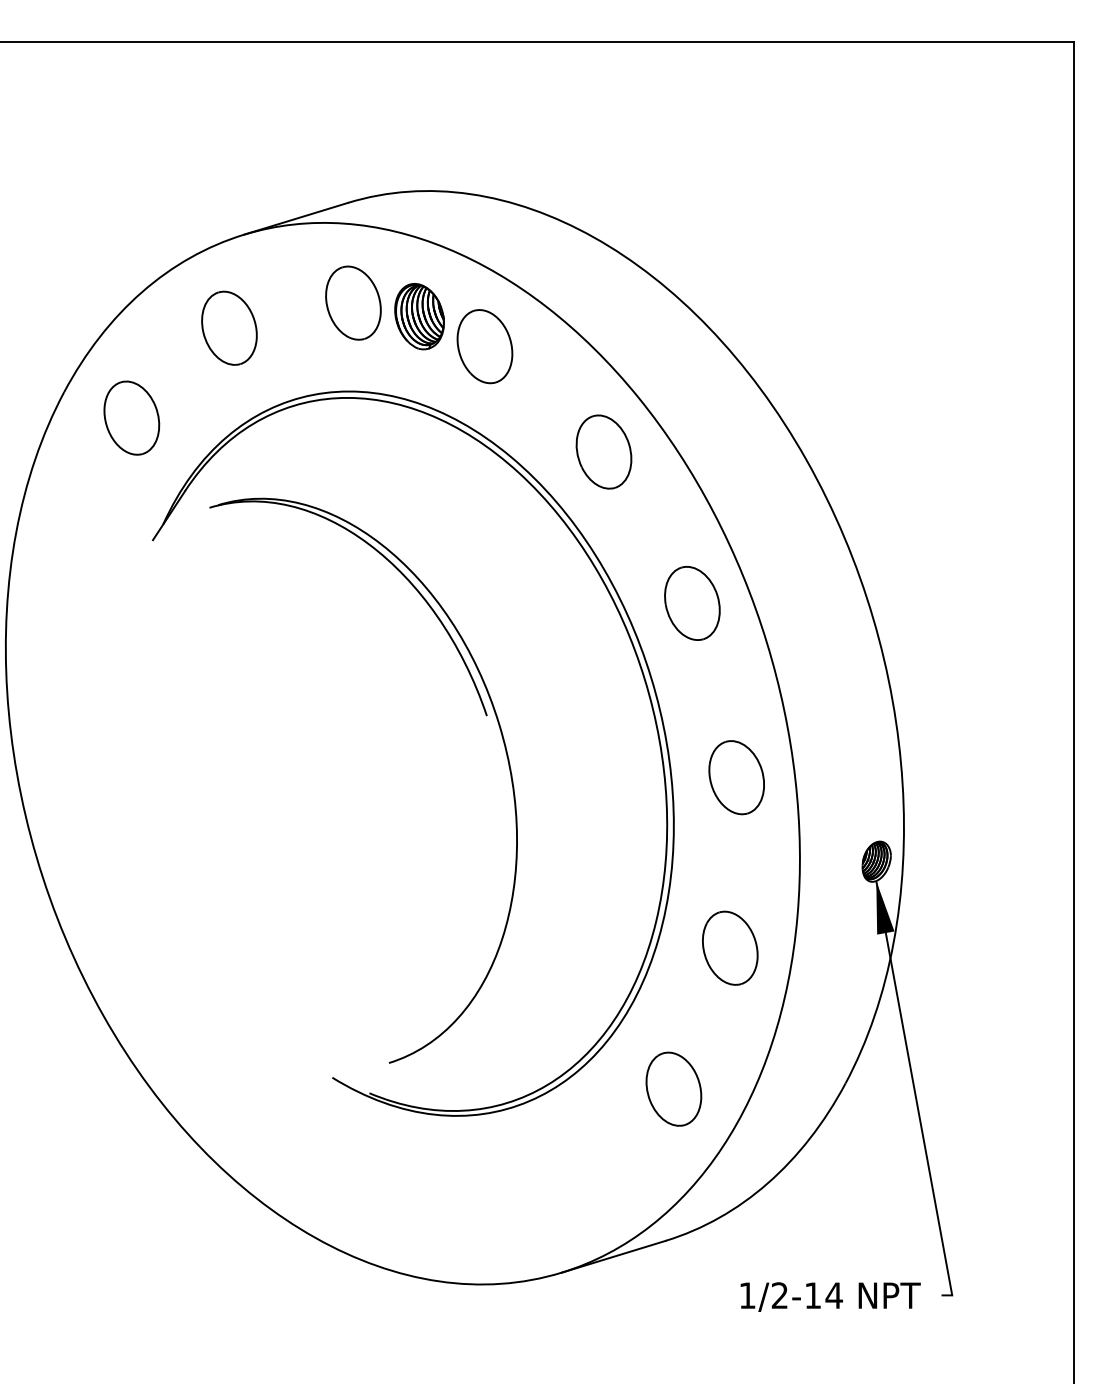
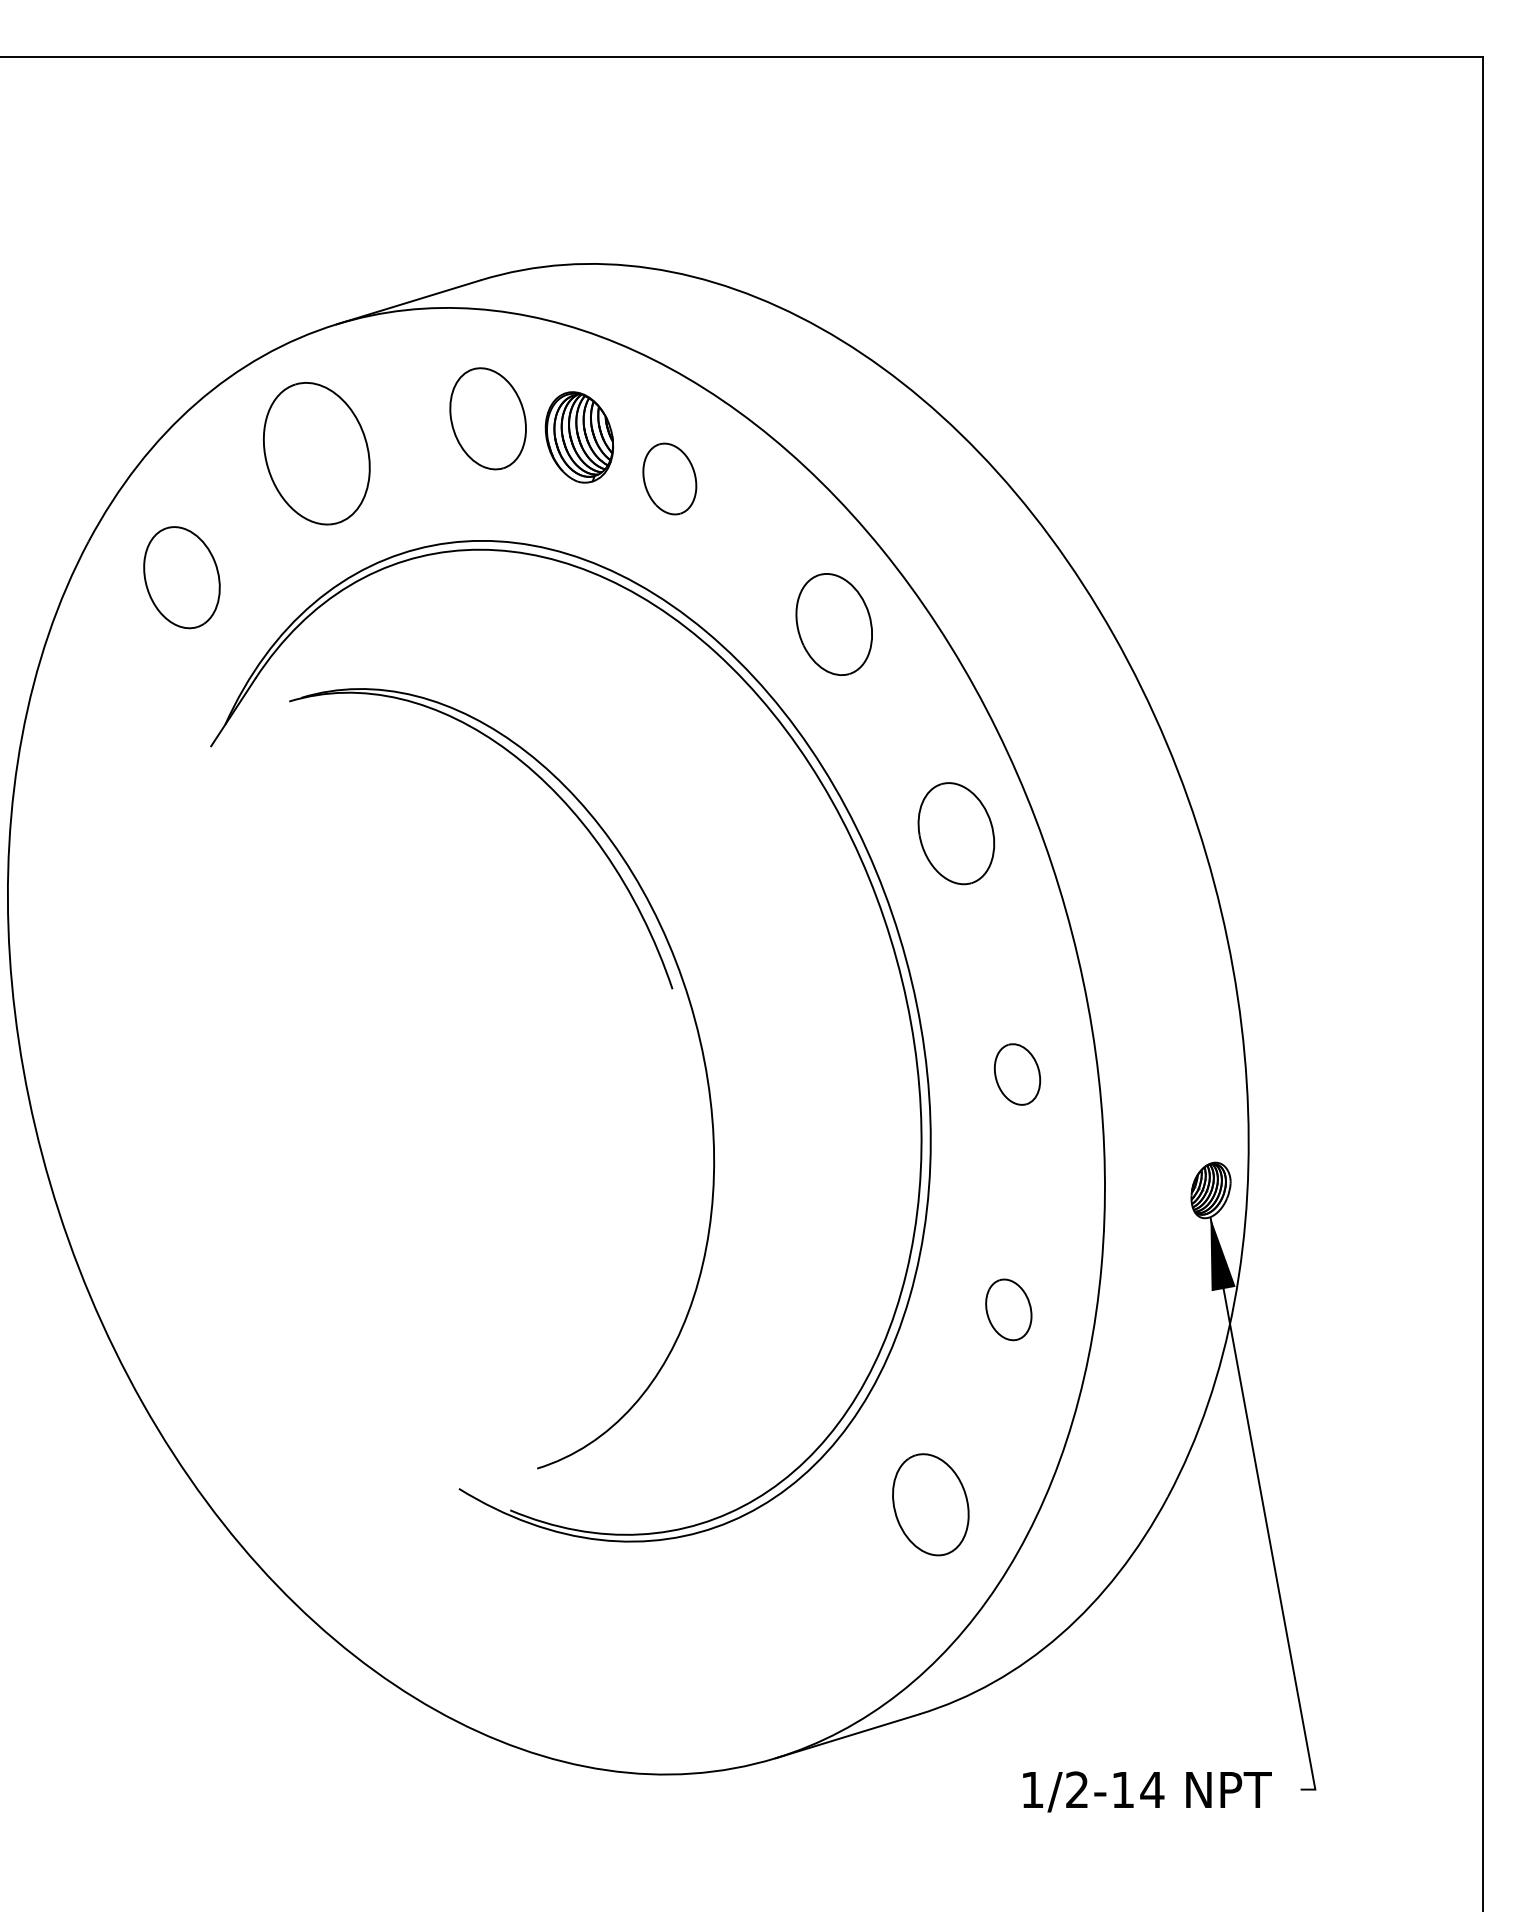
part: (229, 327) -> (316, 452), size x1.4
part: (484, 346) -> (669, 478), size x0.7
part: (736, 777) -> (1017, 1074), size x0.6
part: (730, 947) -> (1009, 1308), size x0.6

